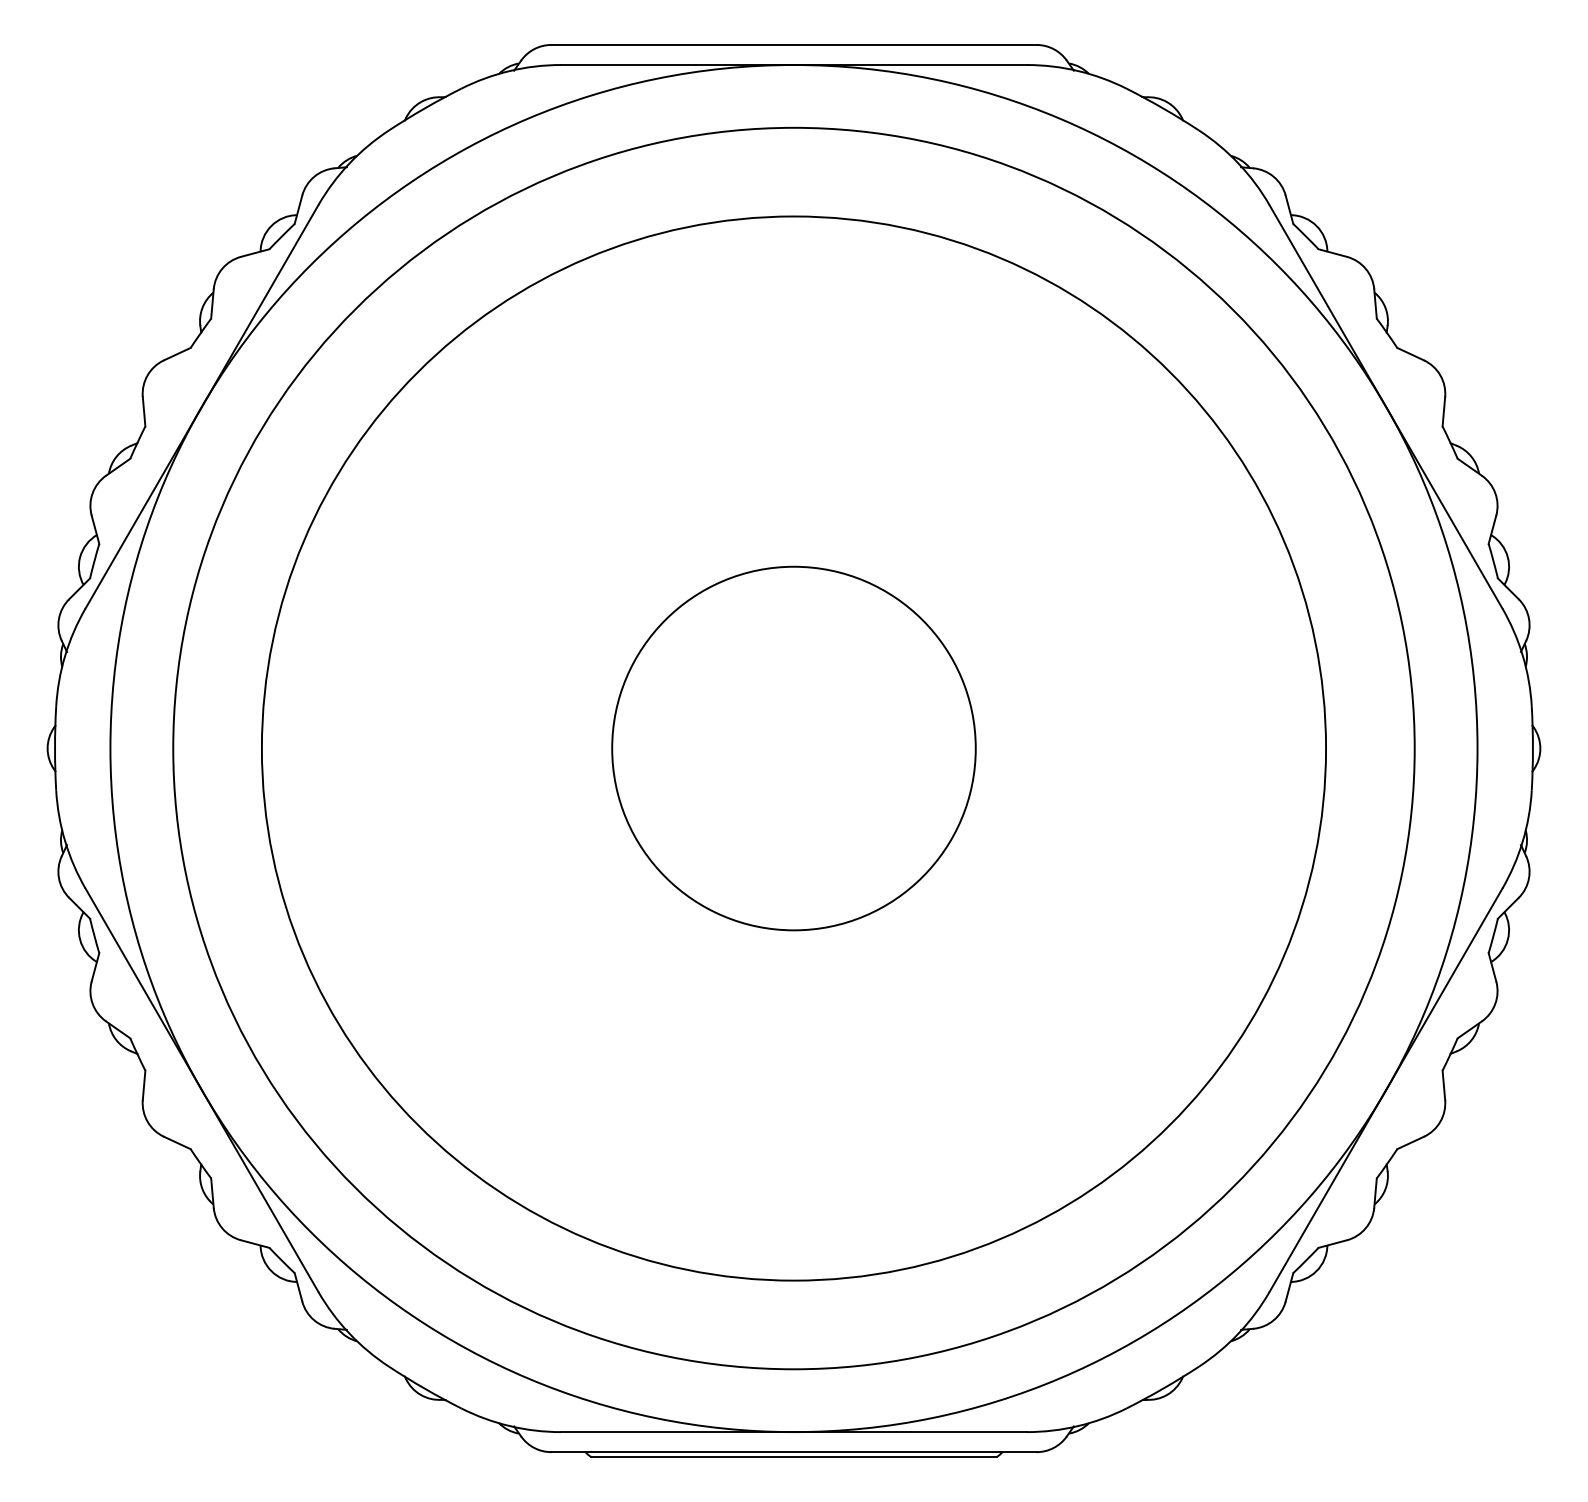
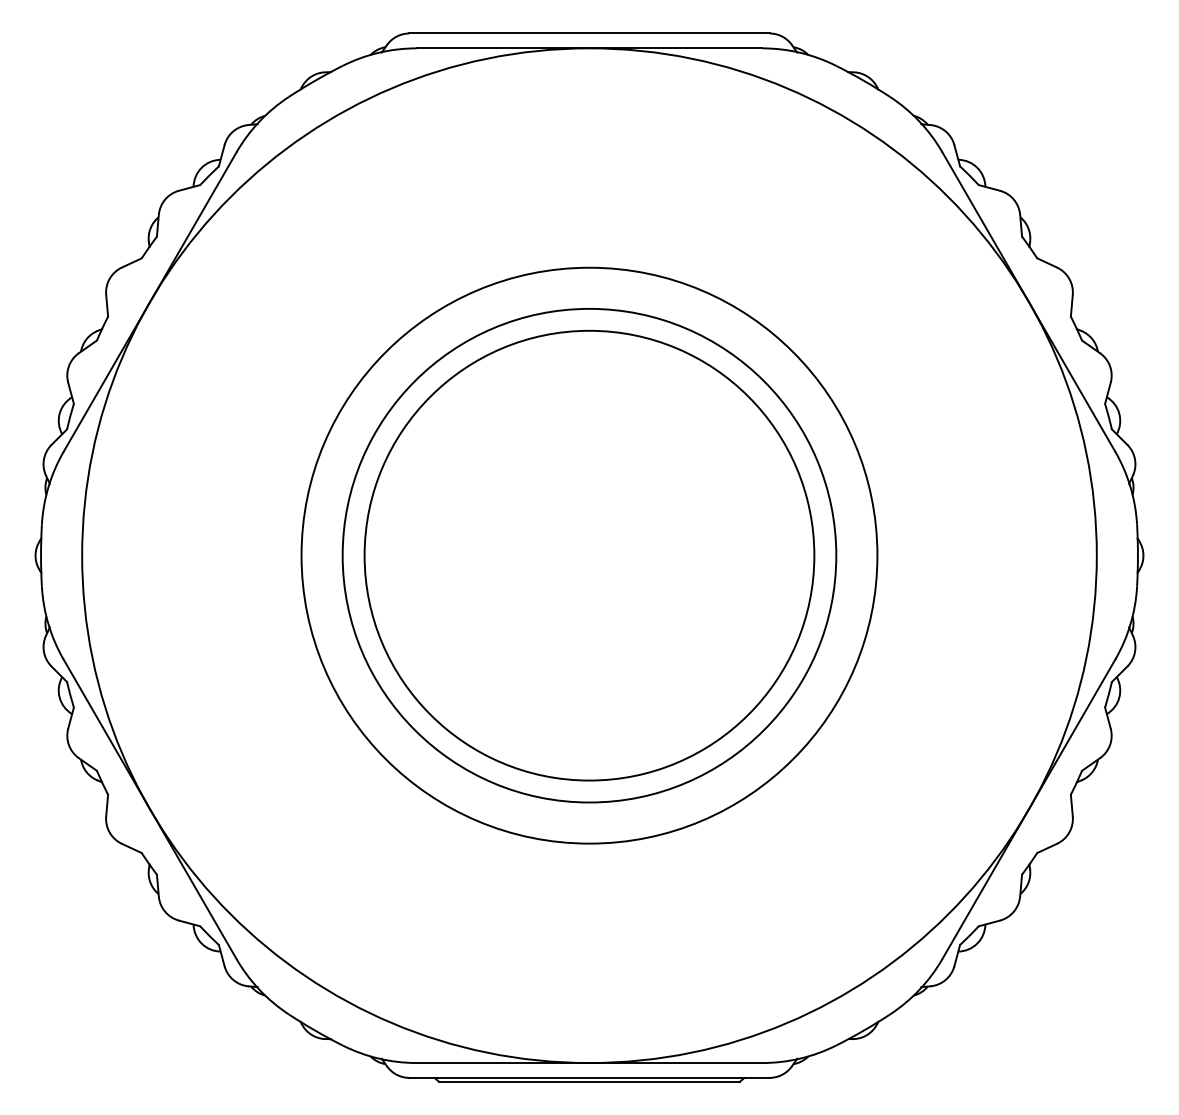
circle: (793, 748) -> (589, 555), size x0.62
circle: (793, 748) -> (589, 555), size x0.62
circle: (793, 748) -> (589, 555), size x1.67

